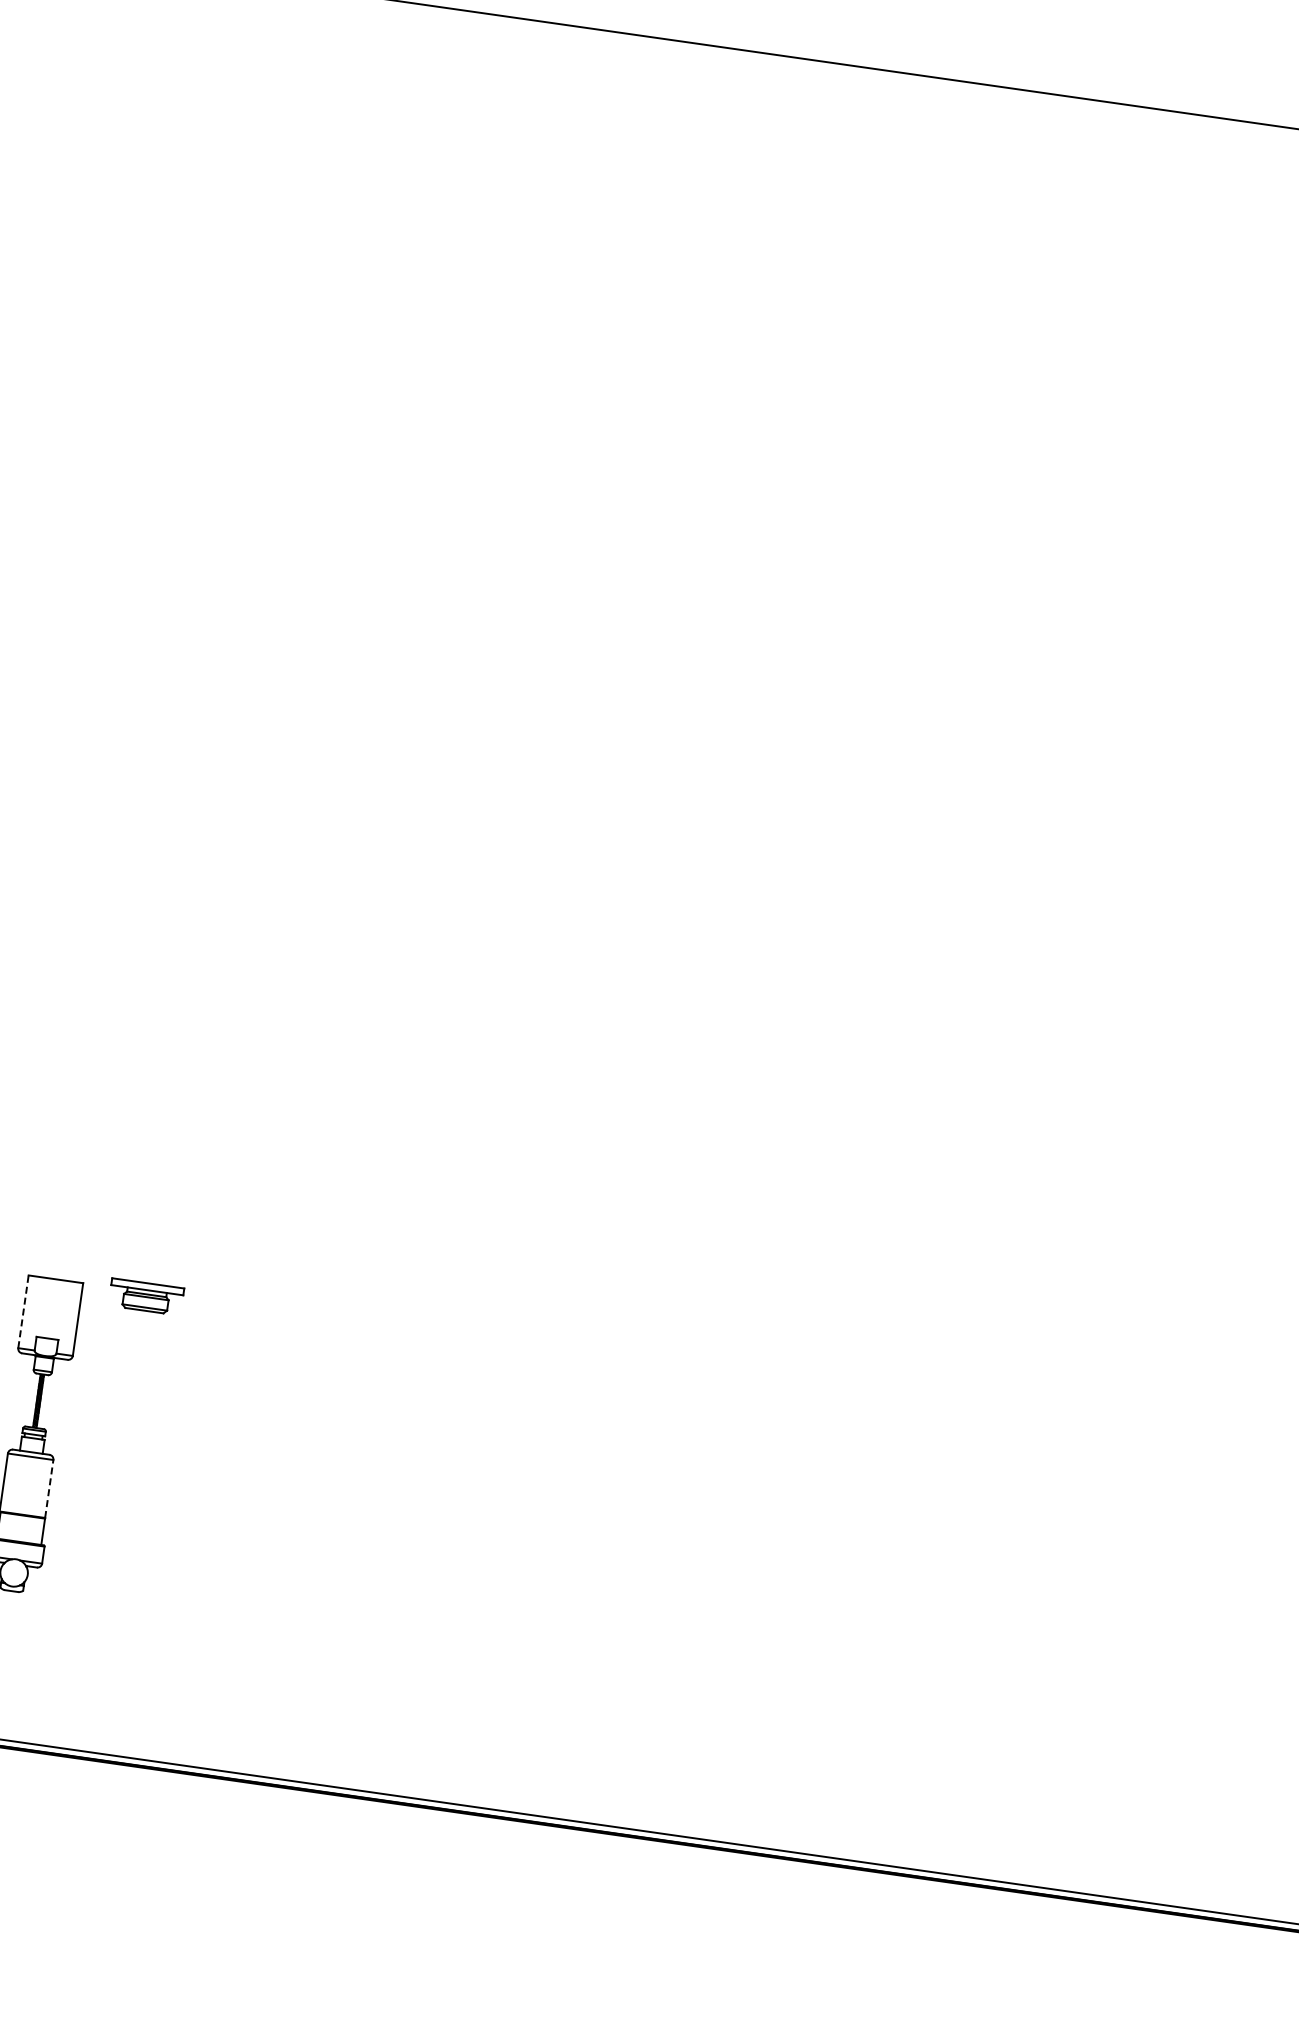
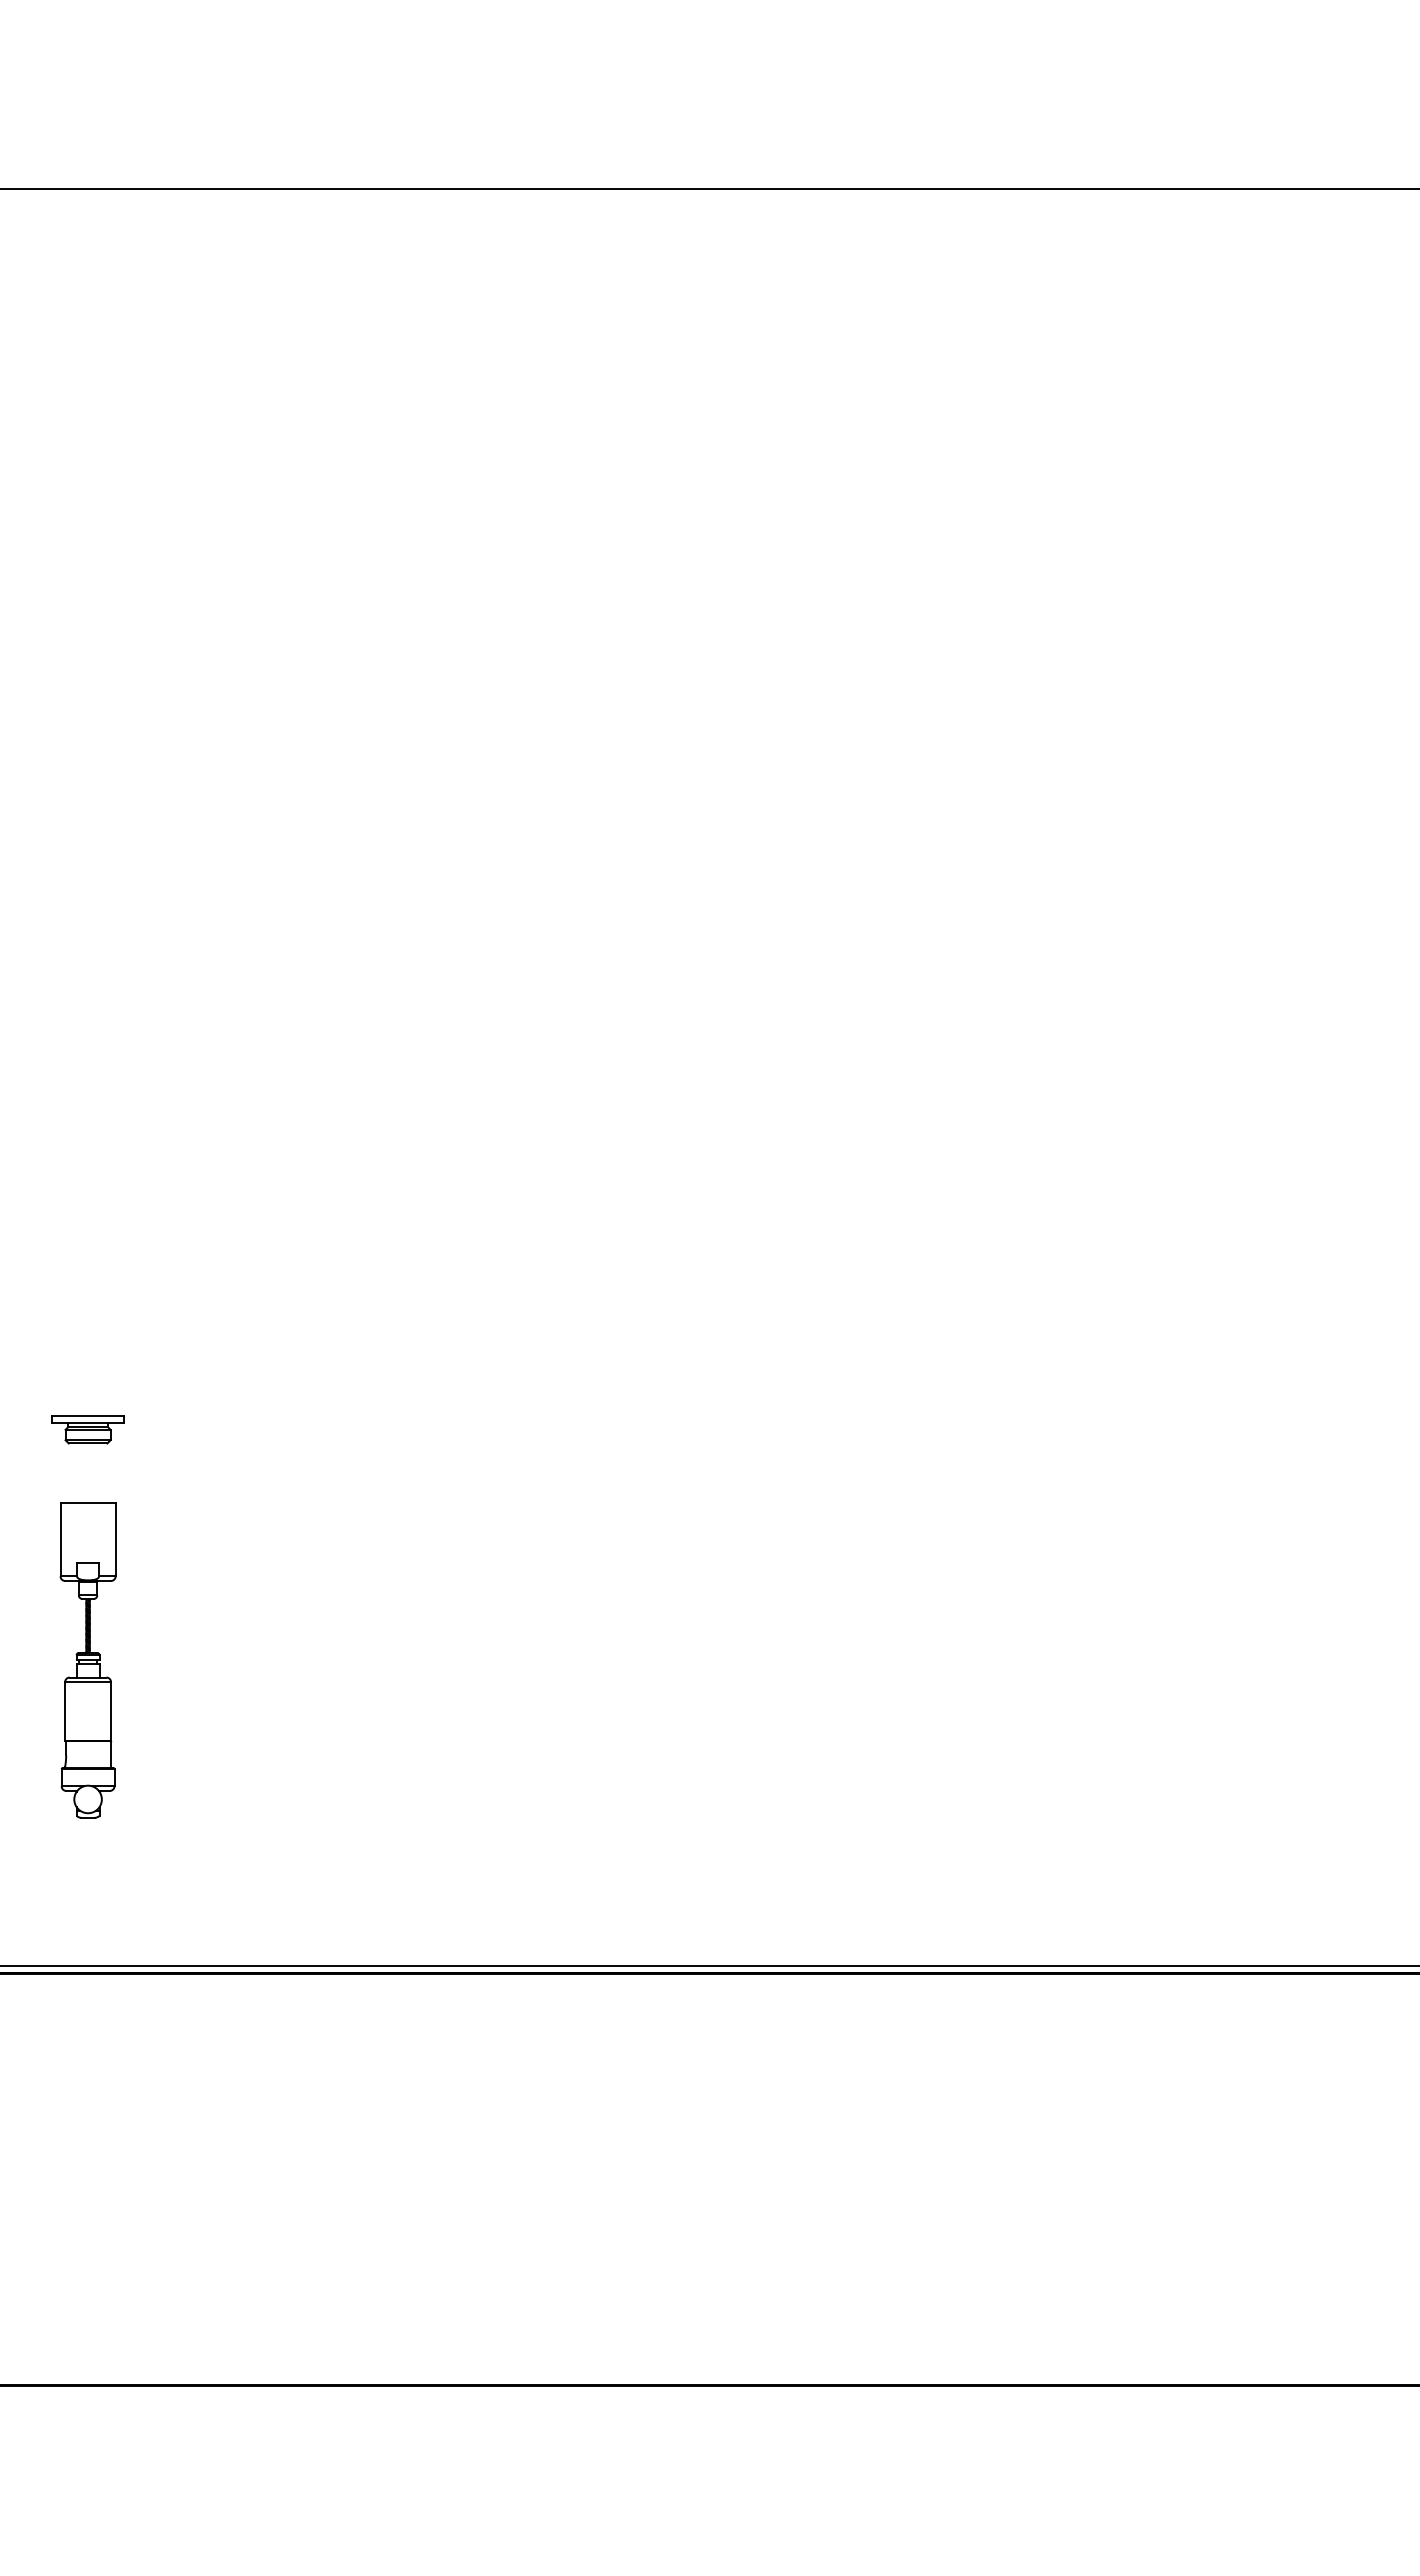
part: (145, 1296) -> (87, 1429), moved
line: (23, 1311) -> (60, 1539), dashed -> solid
line: (49, 1488) -> (111, 1710), dashed -> solid

